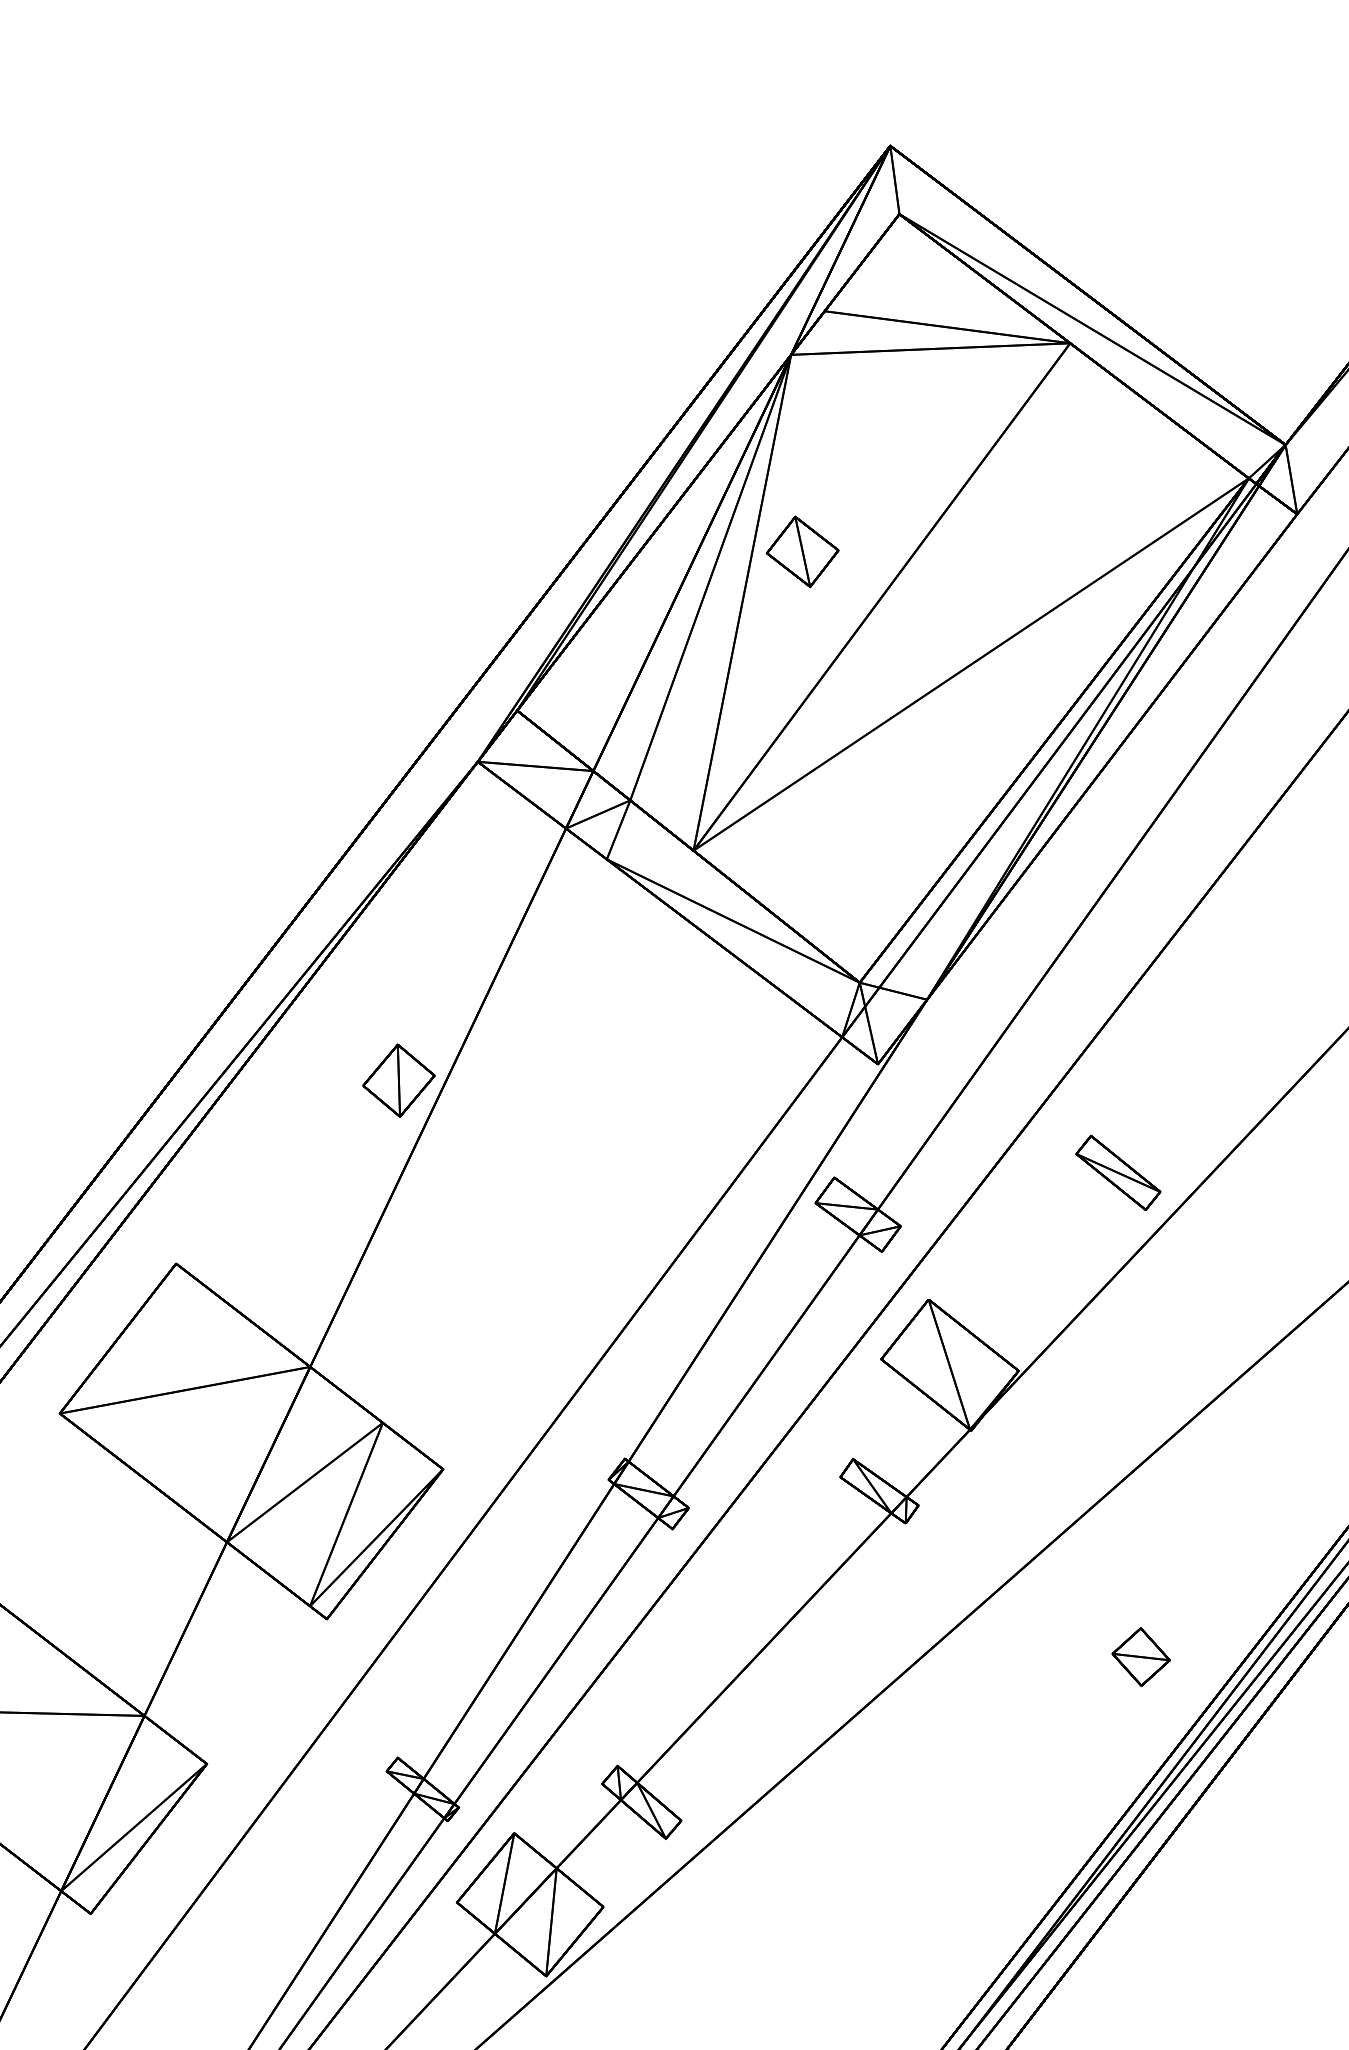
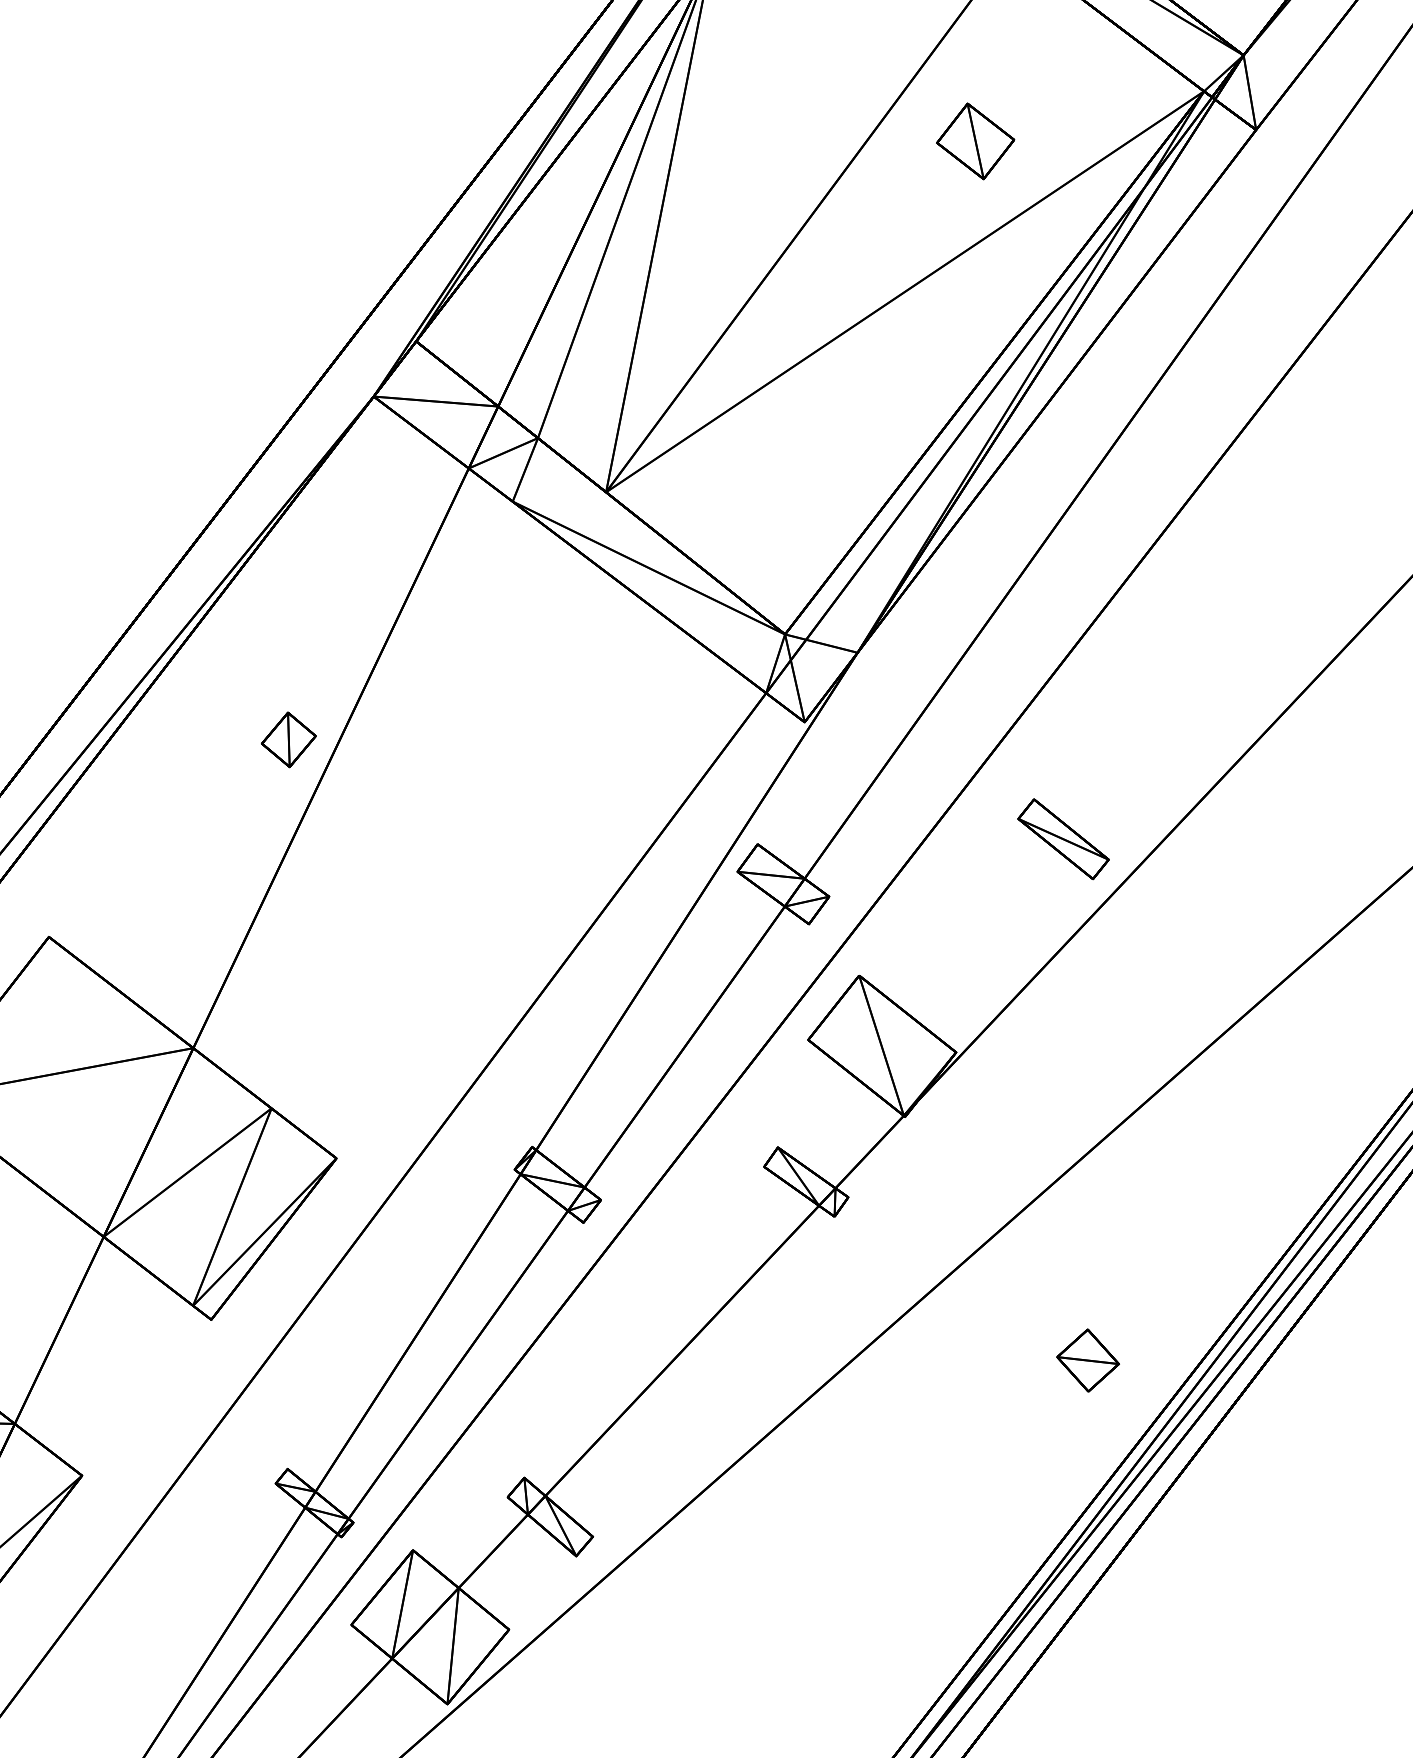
part: (802, 551) -> (975, 141), moved
part: (398, 1080) -> (288, 739), size x0.7

